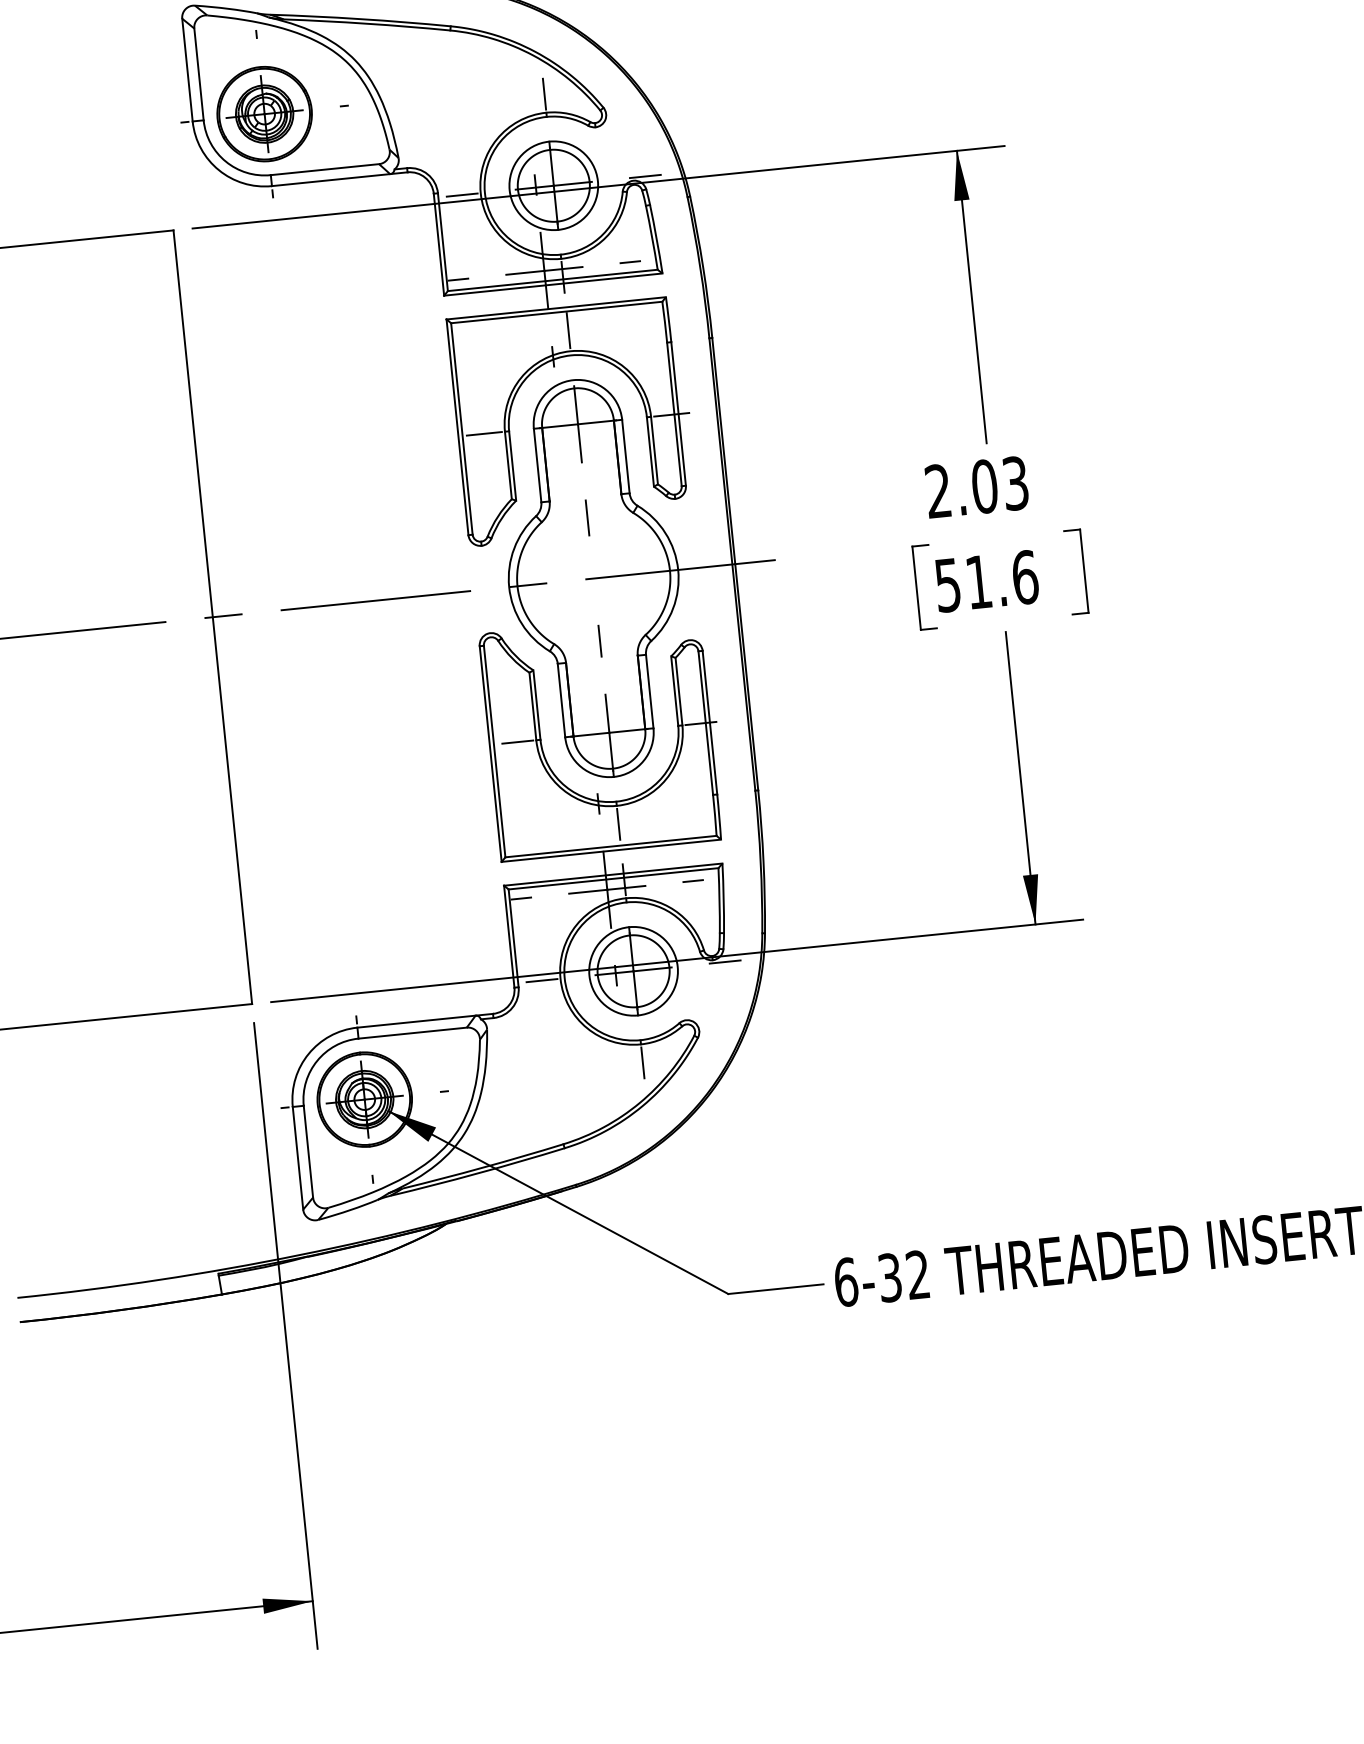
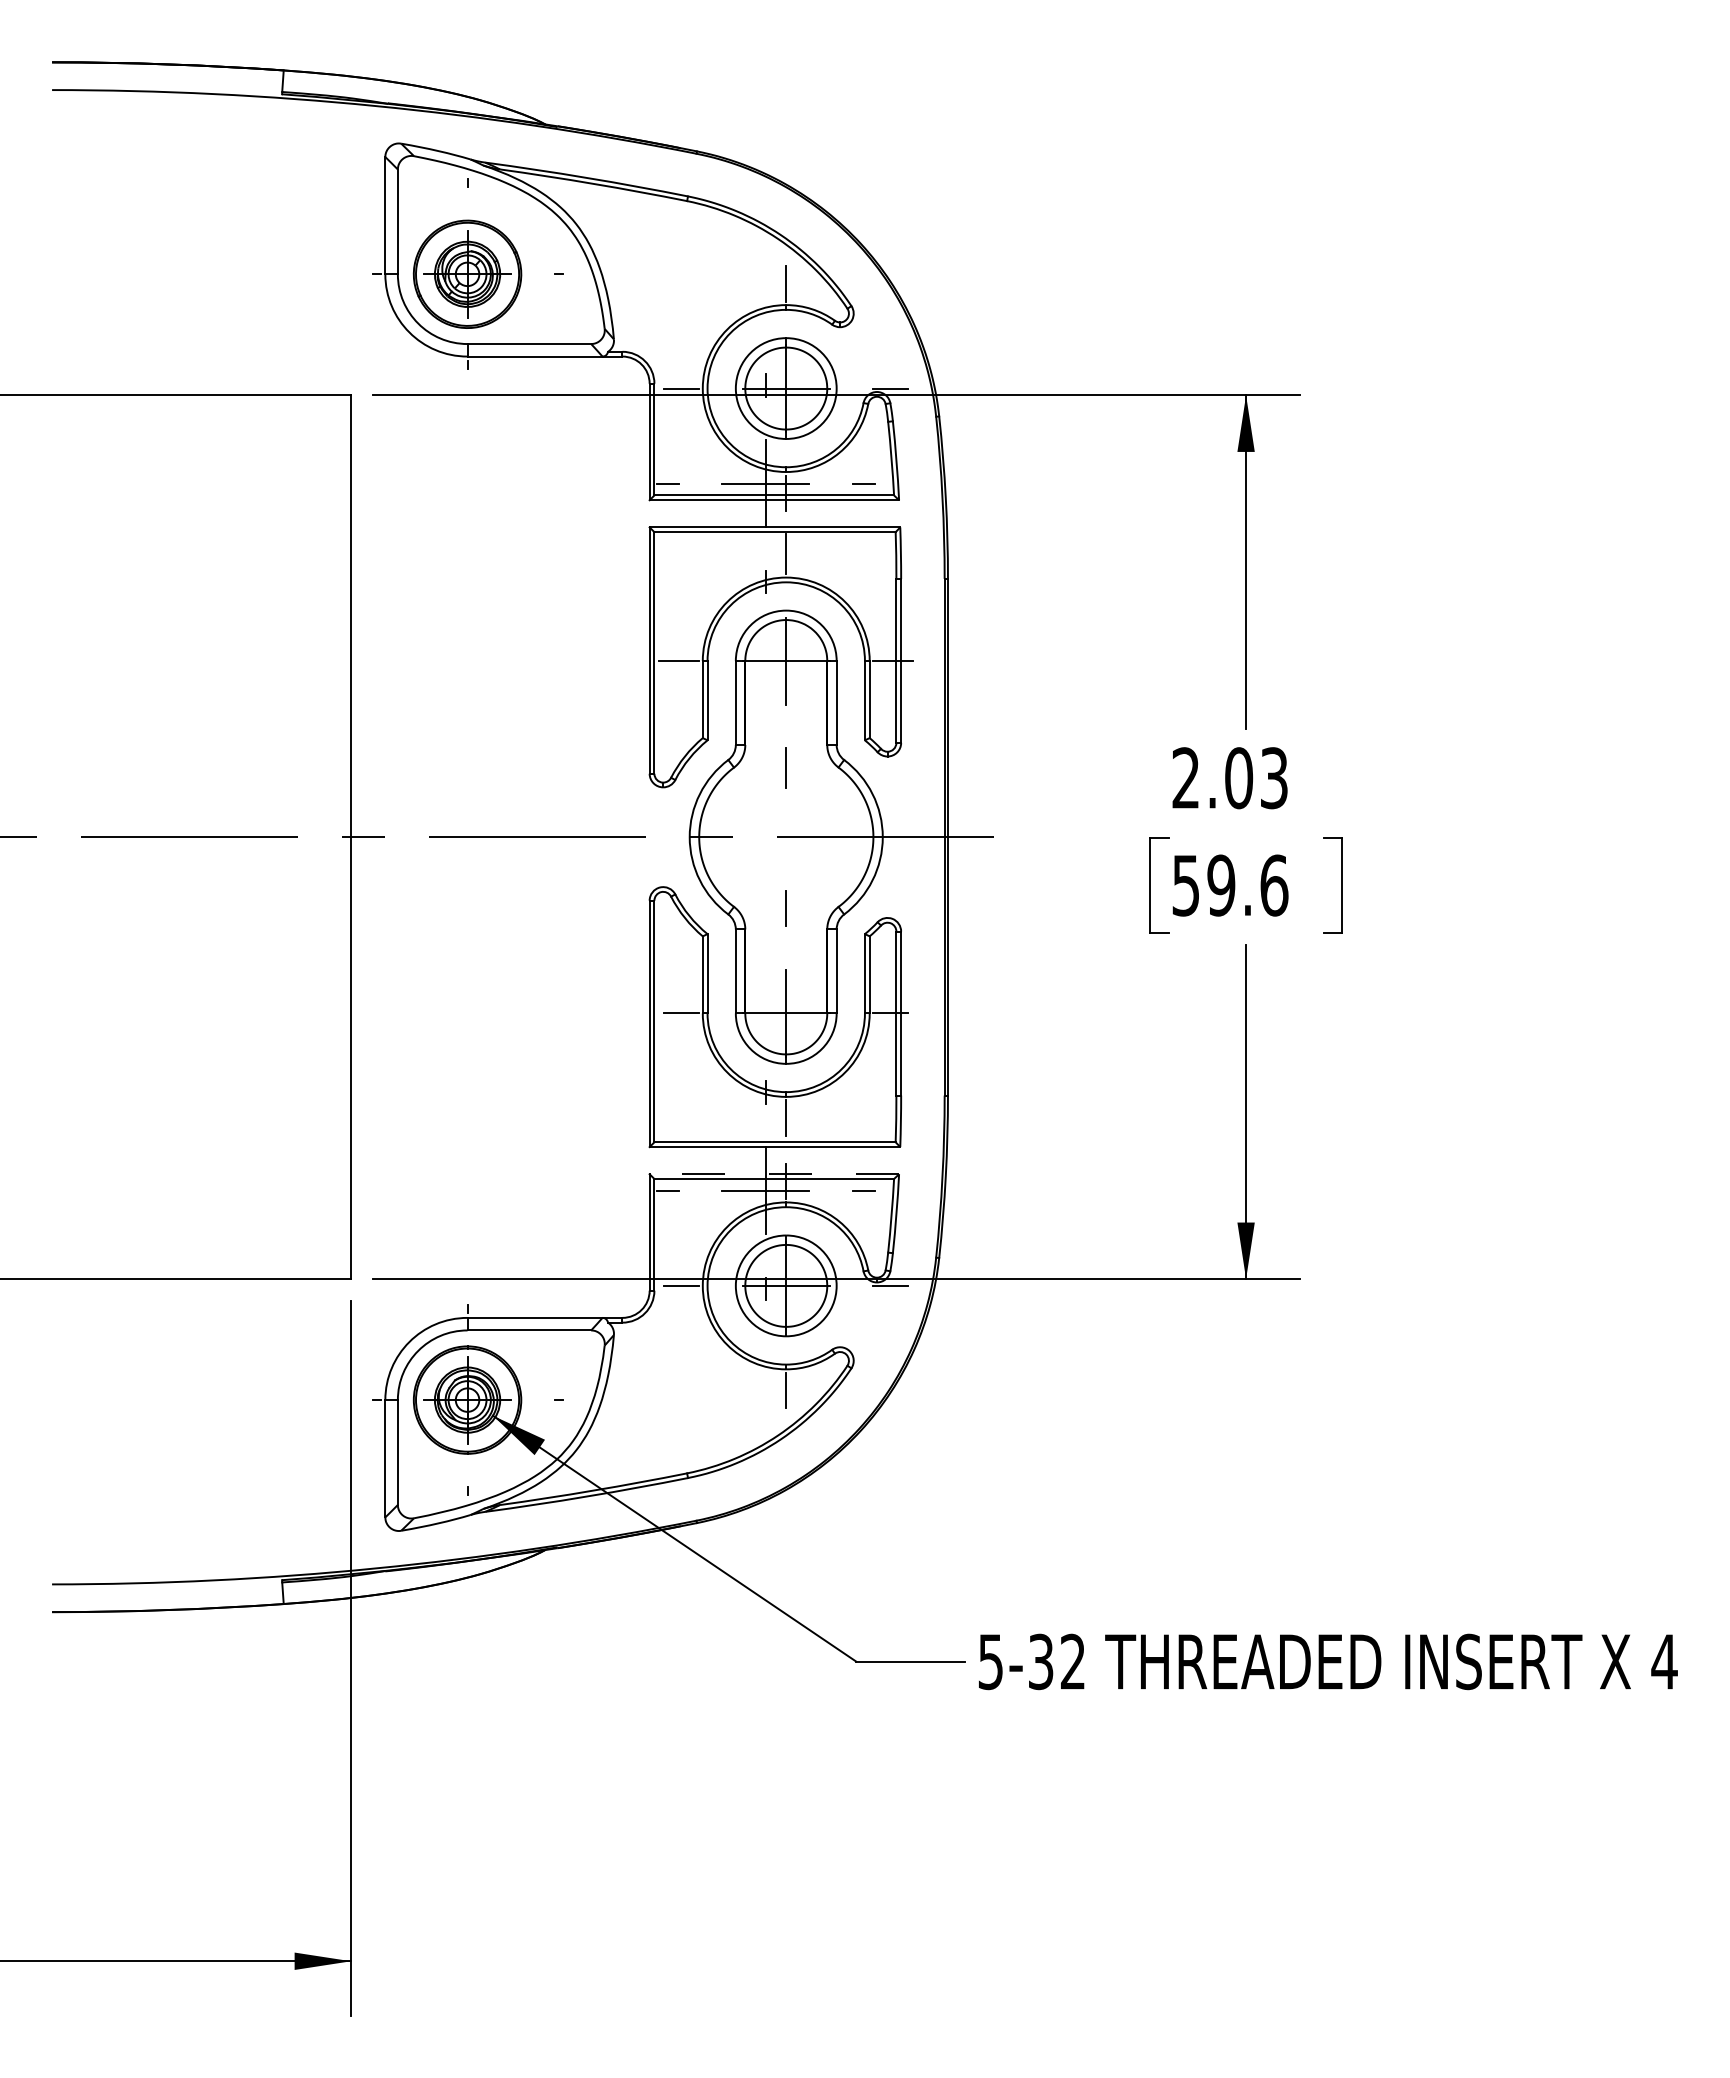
text: (978, 582) -> (1221, 885), 51.6 -> 59.6
line: (613, 874) -> (774, 1174), solid -> dashed
text: (845, 1281) -> (990, 1661), 6-32 -> 5-32

